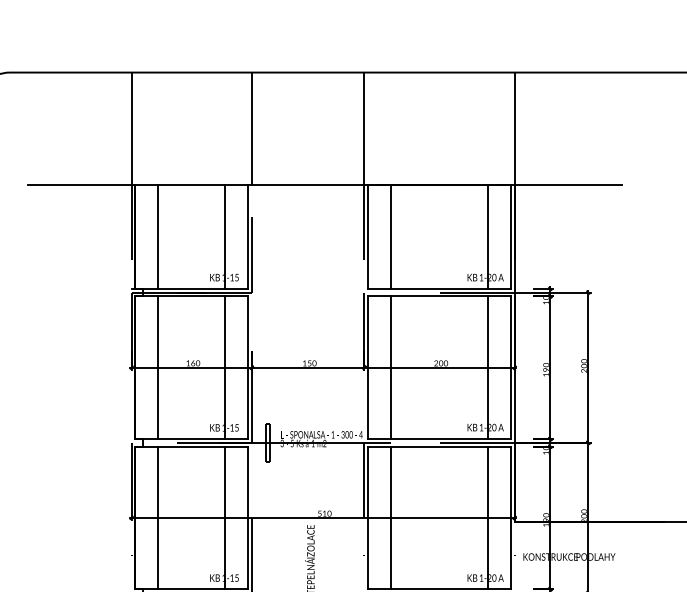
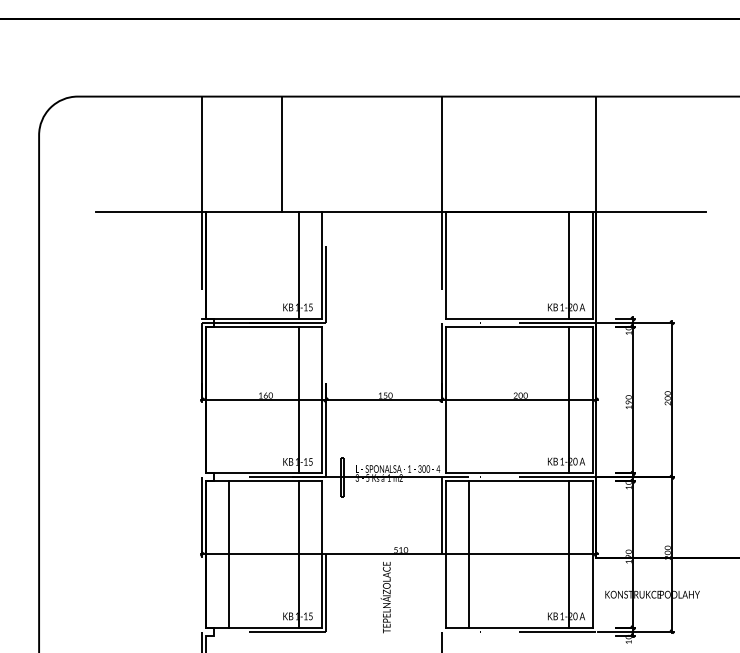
line: (252, 128) -> (282, 154), moved
line: (157, 236) -> (229, 265), removed
line: (390, 236) -> (468, 265), removed
line: (157, 367) -> (229, 399), removed
line: (390, 367) -> (468, 399), removed

